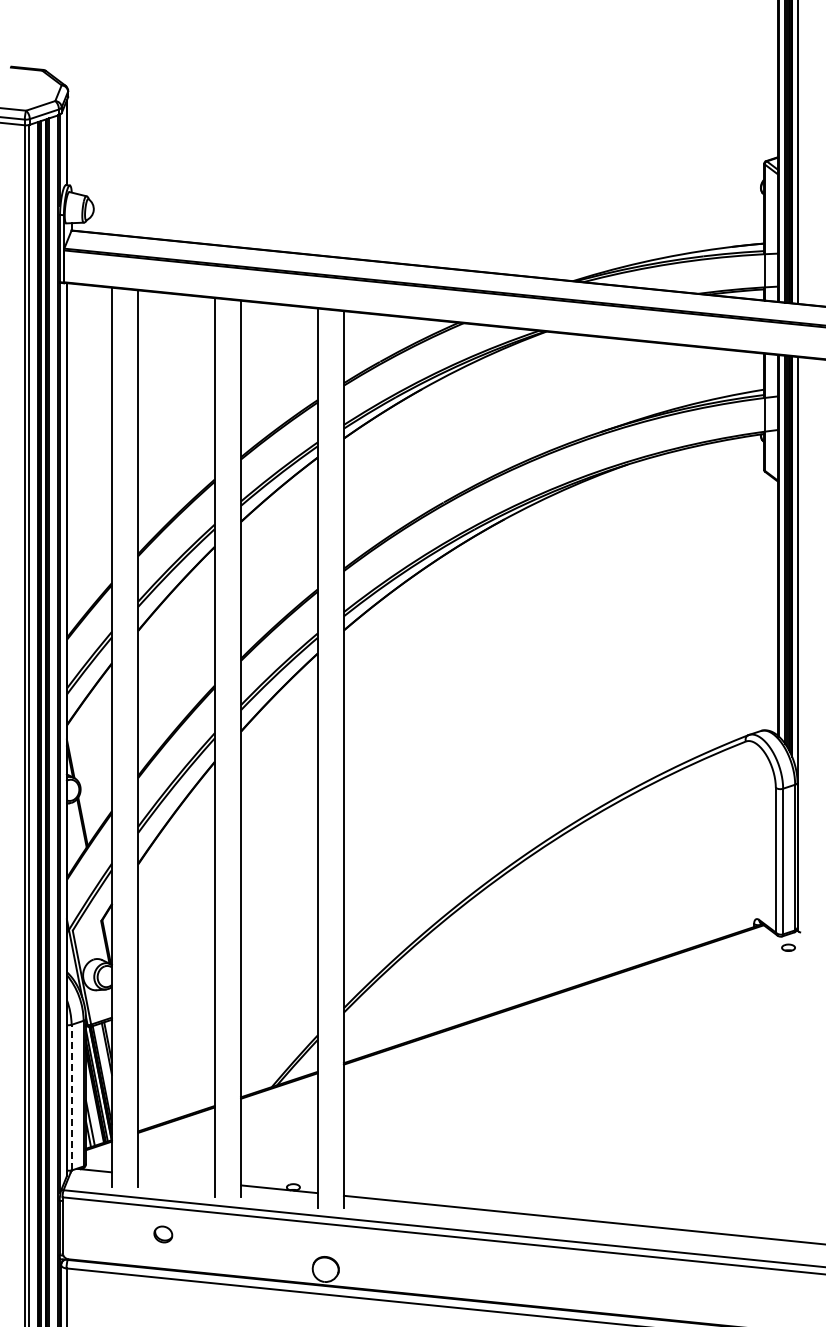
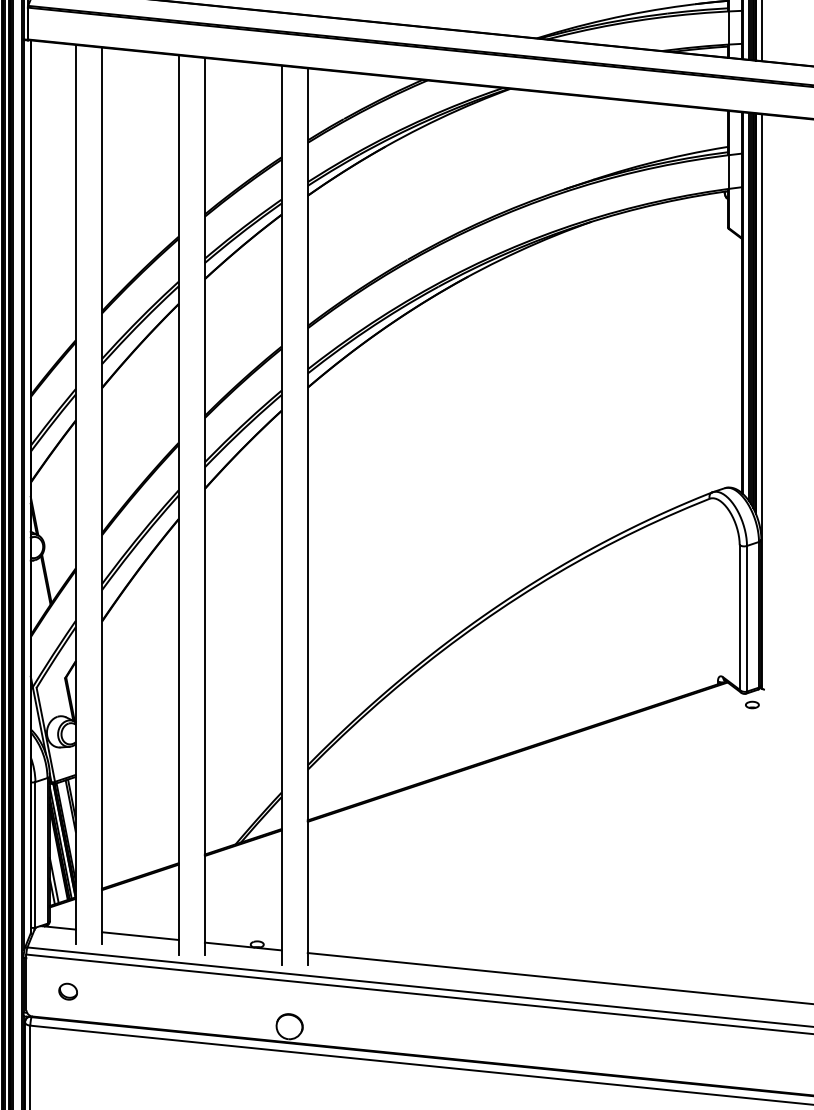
line: (71, 1097) -> (35, 854), dashed -> solid
line: (176, 1178) -> (140, 935), added
part: (163, 1234) -> (68, 991), moved

